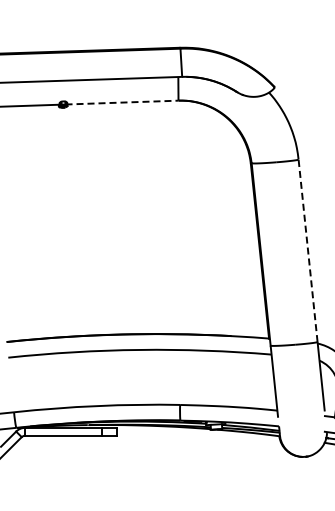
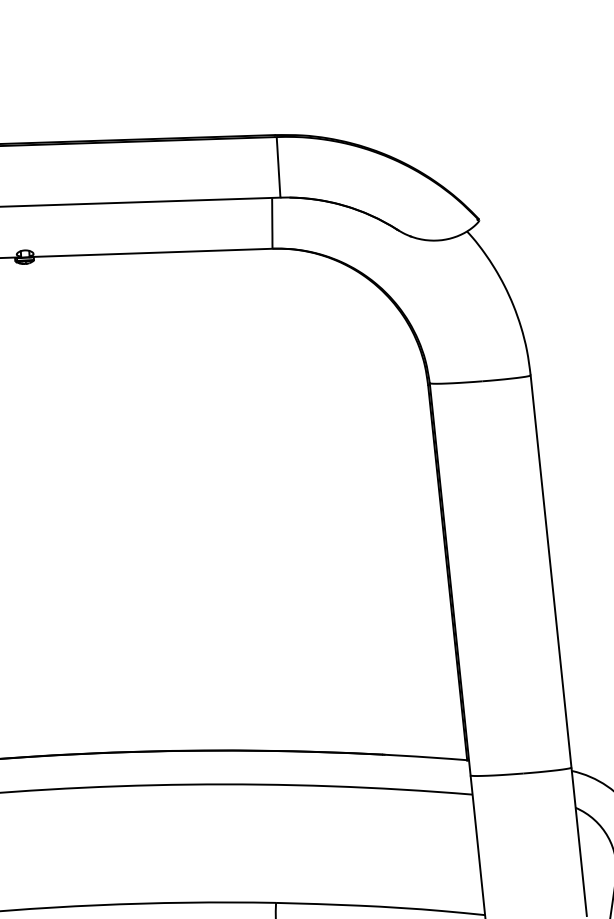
line: (122, 102) -> (152, 252), dashed -> solid
line: (308, 250) -> (551, 570), dashed -> solid

